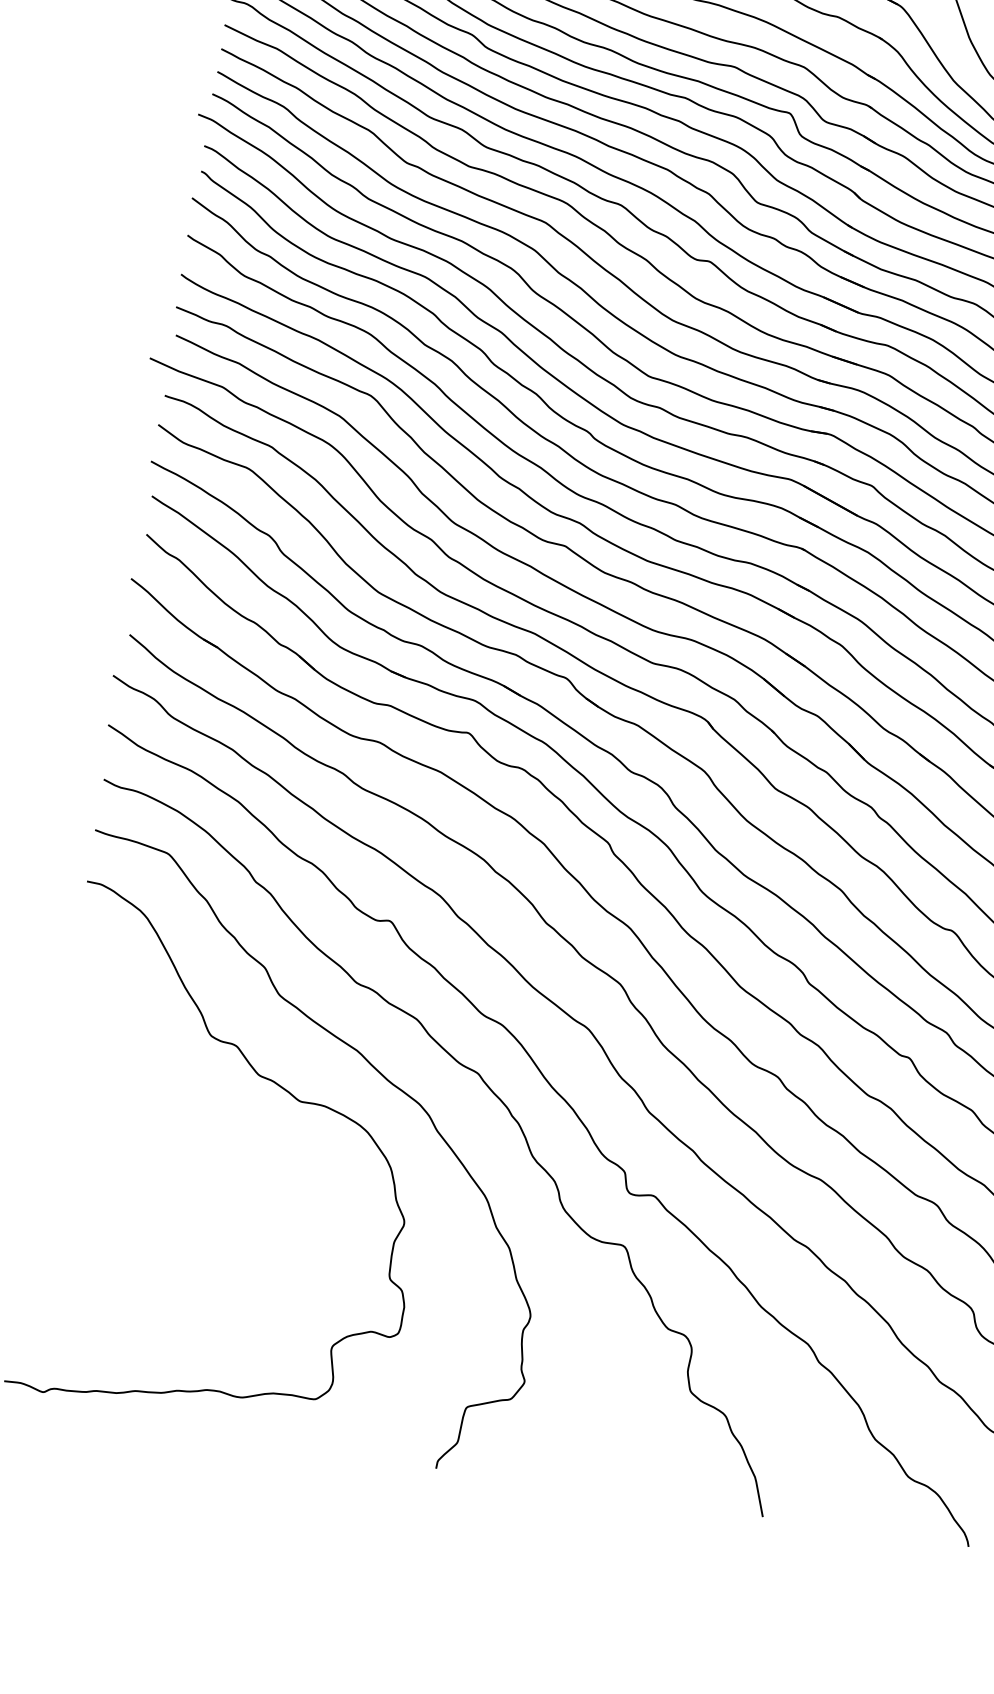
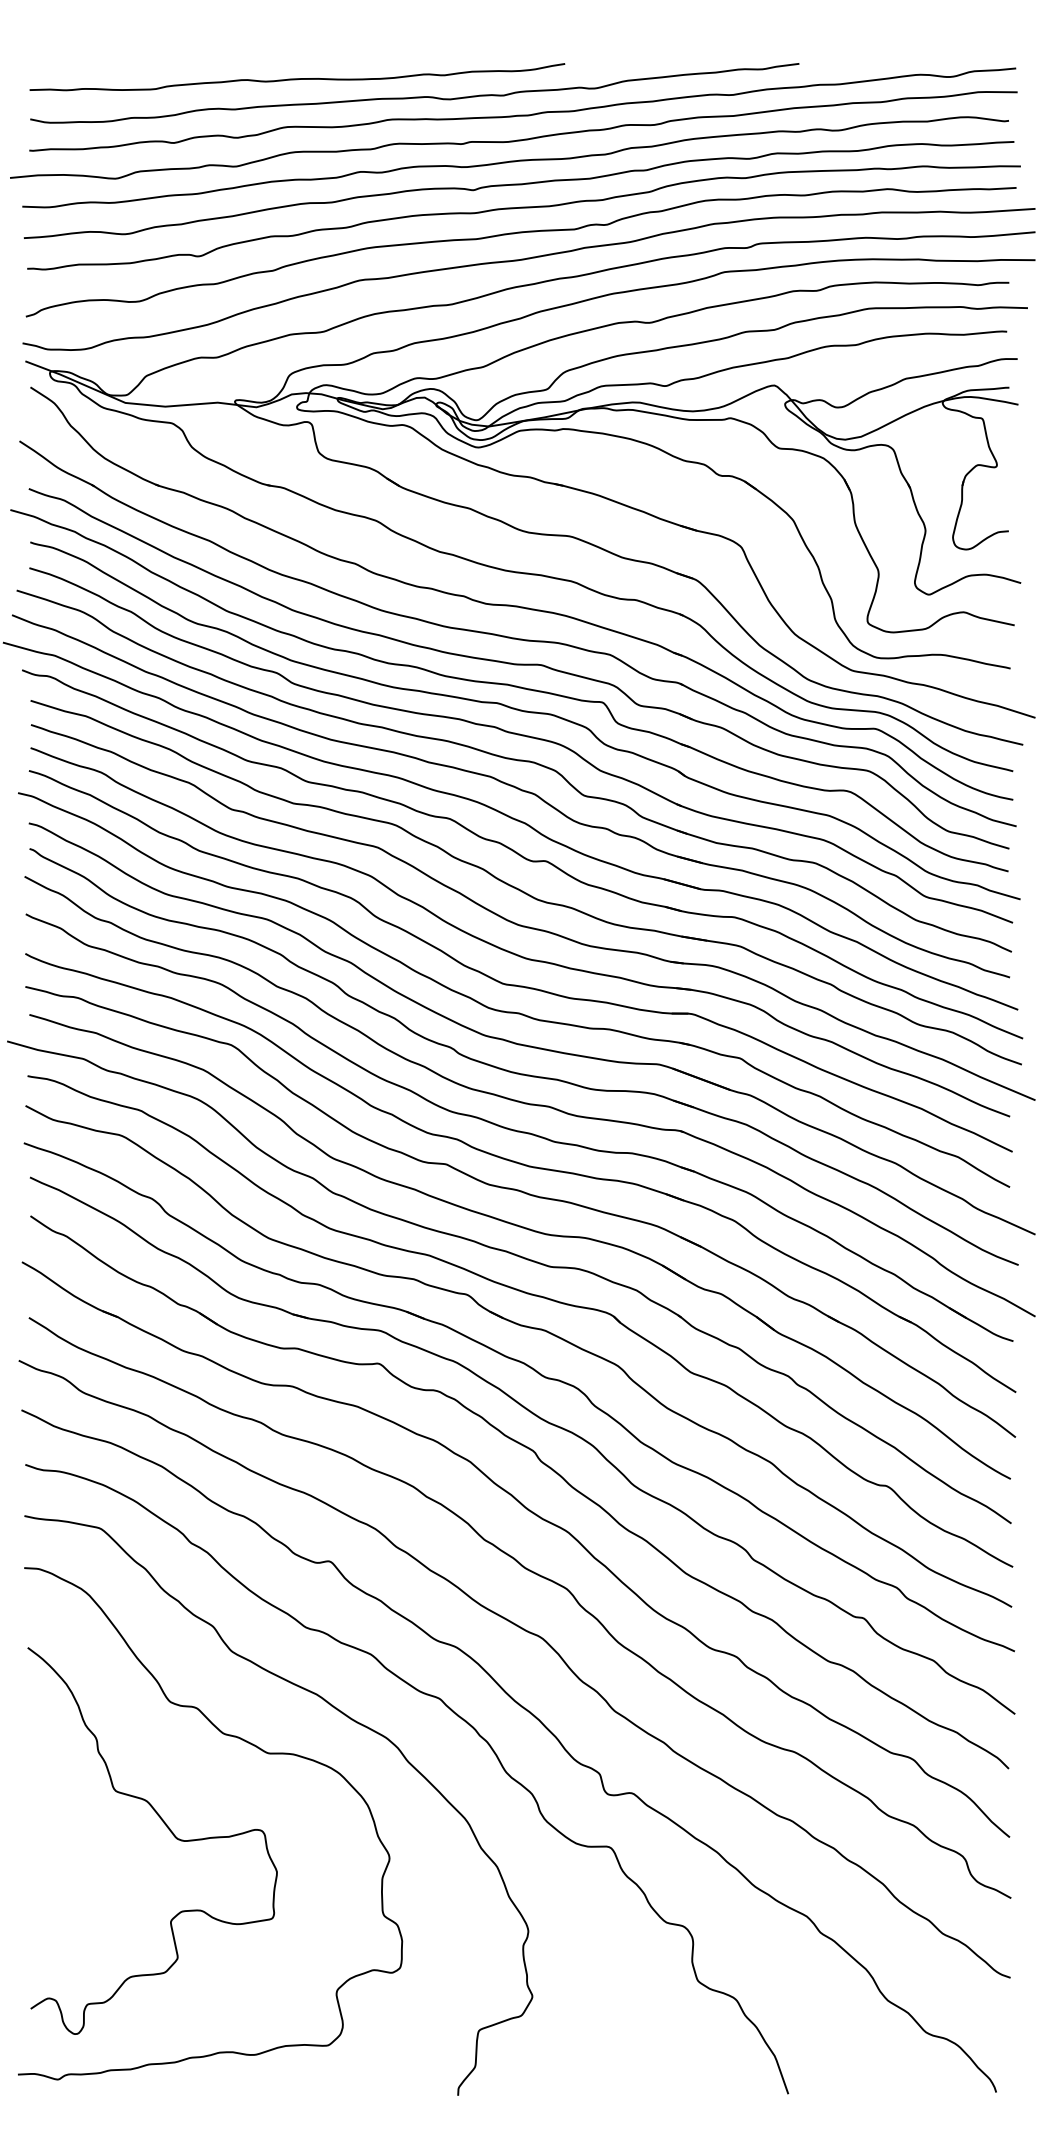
curve: (189, 1160) -> (167, 1828), added

